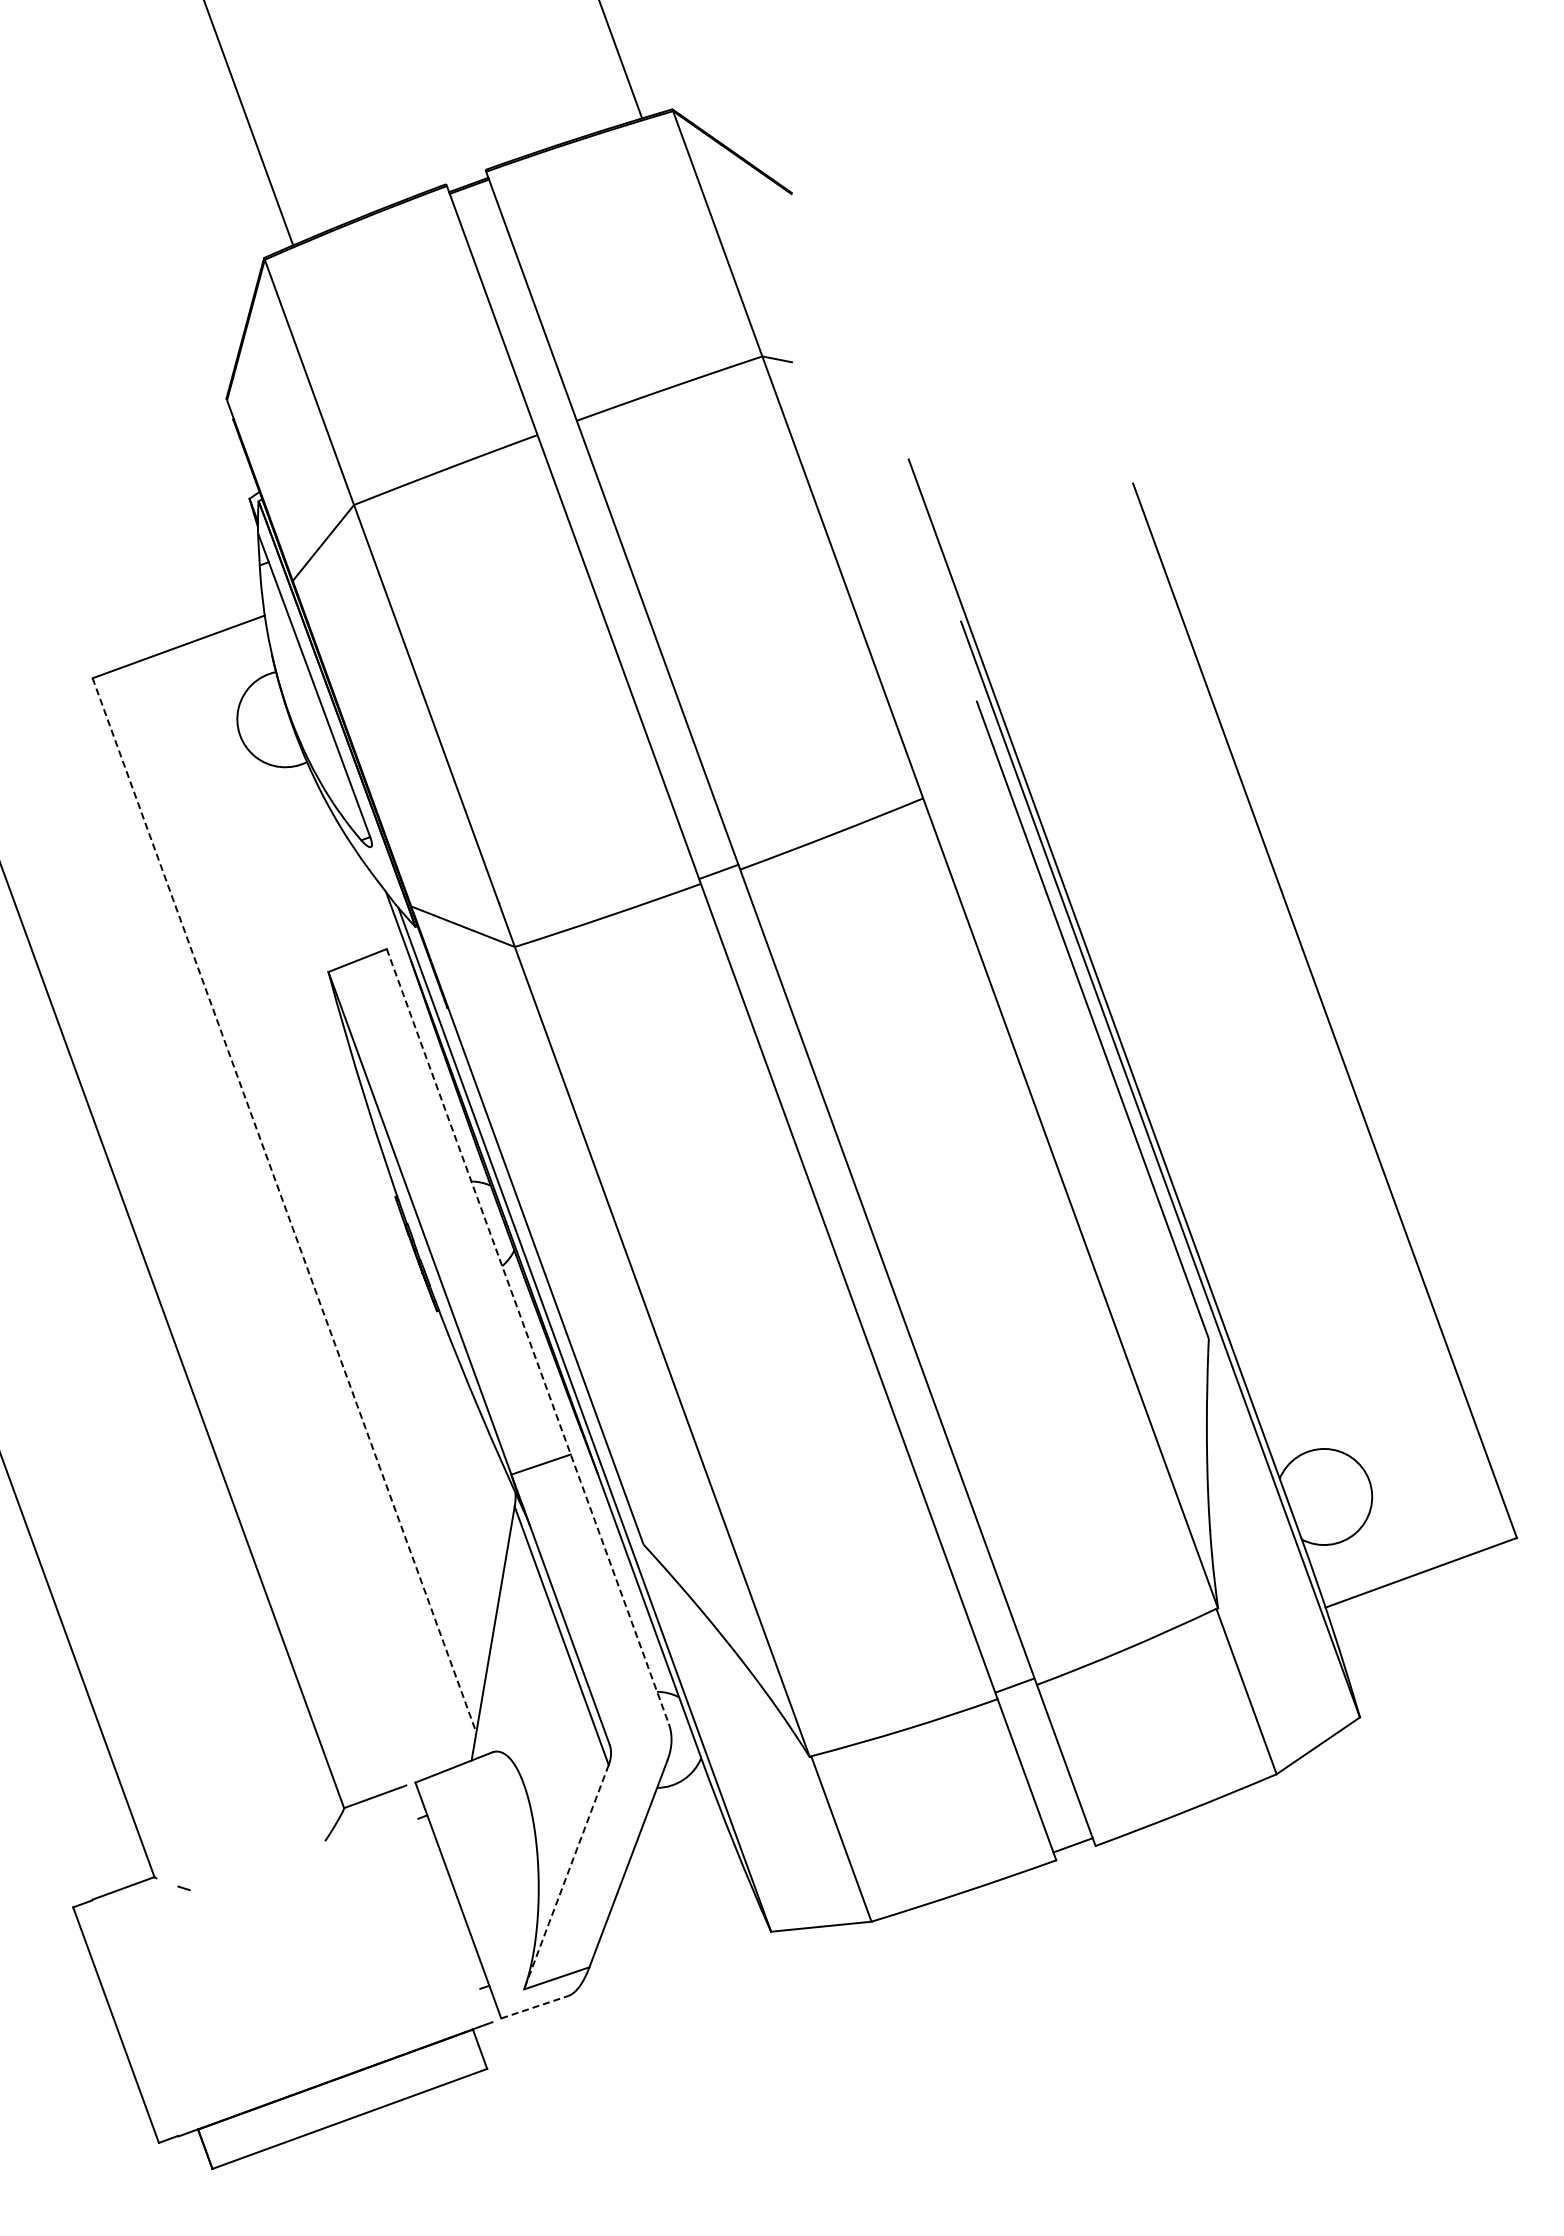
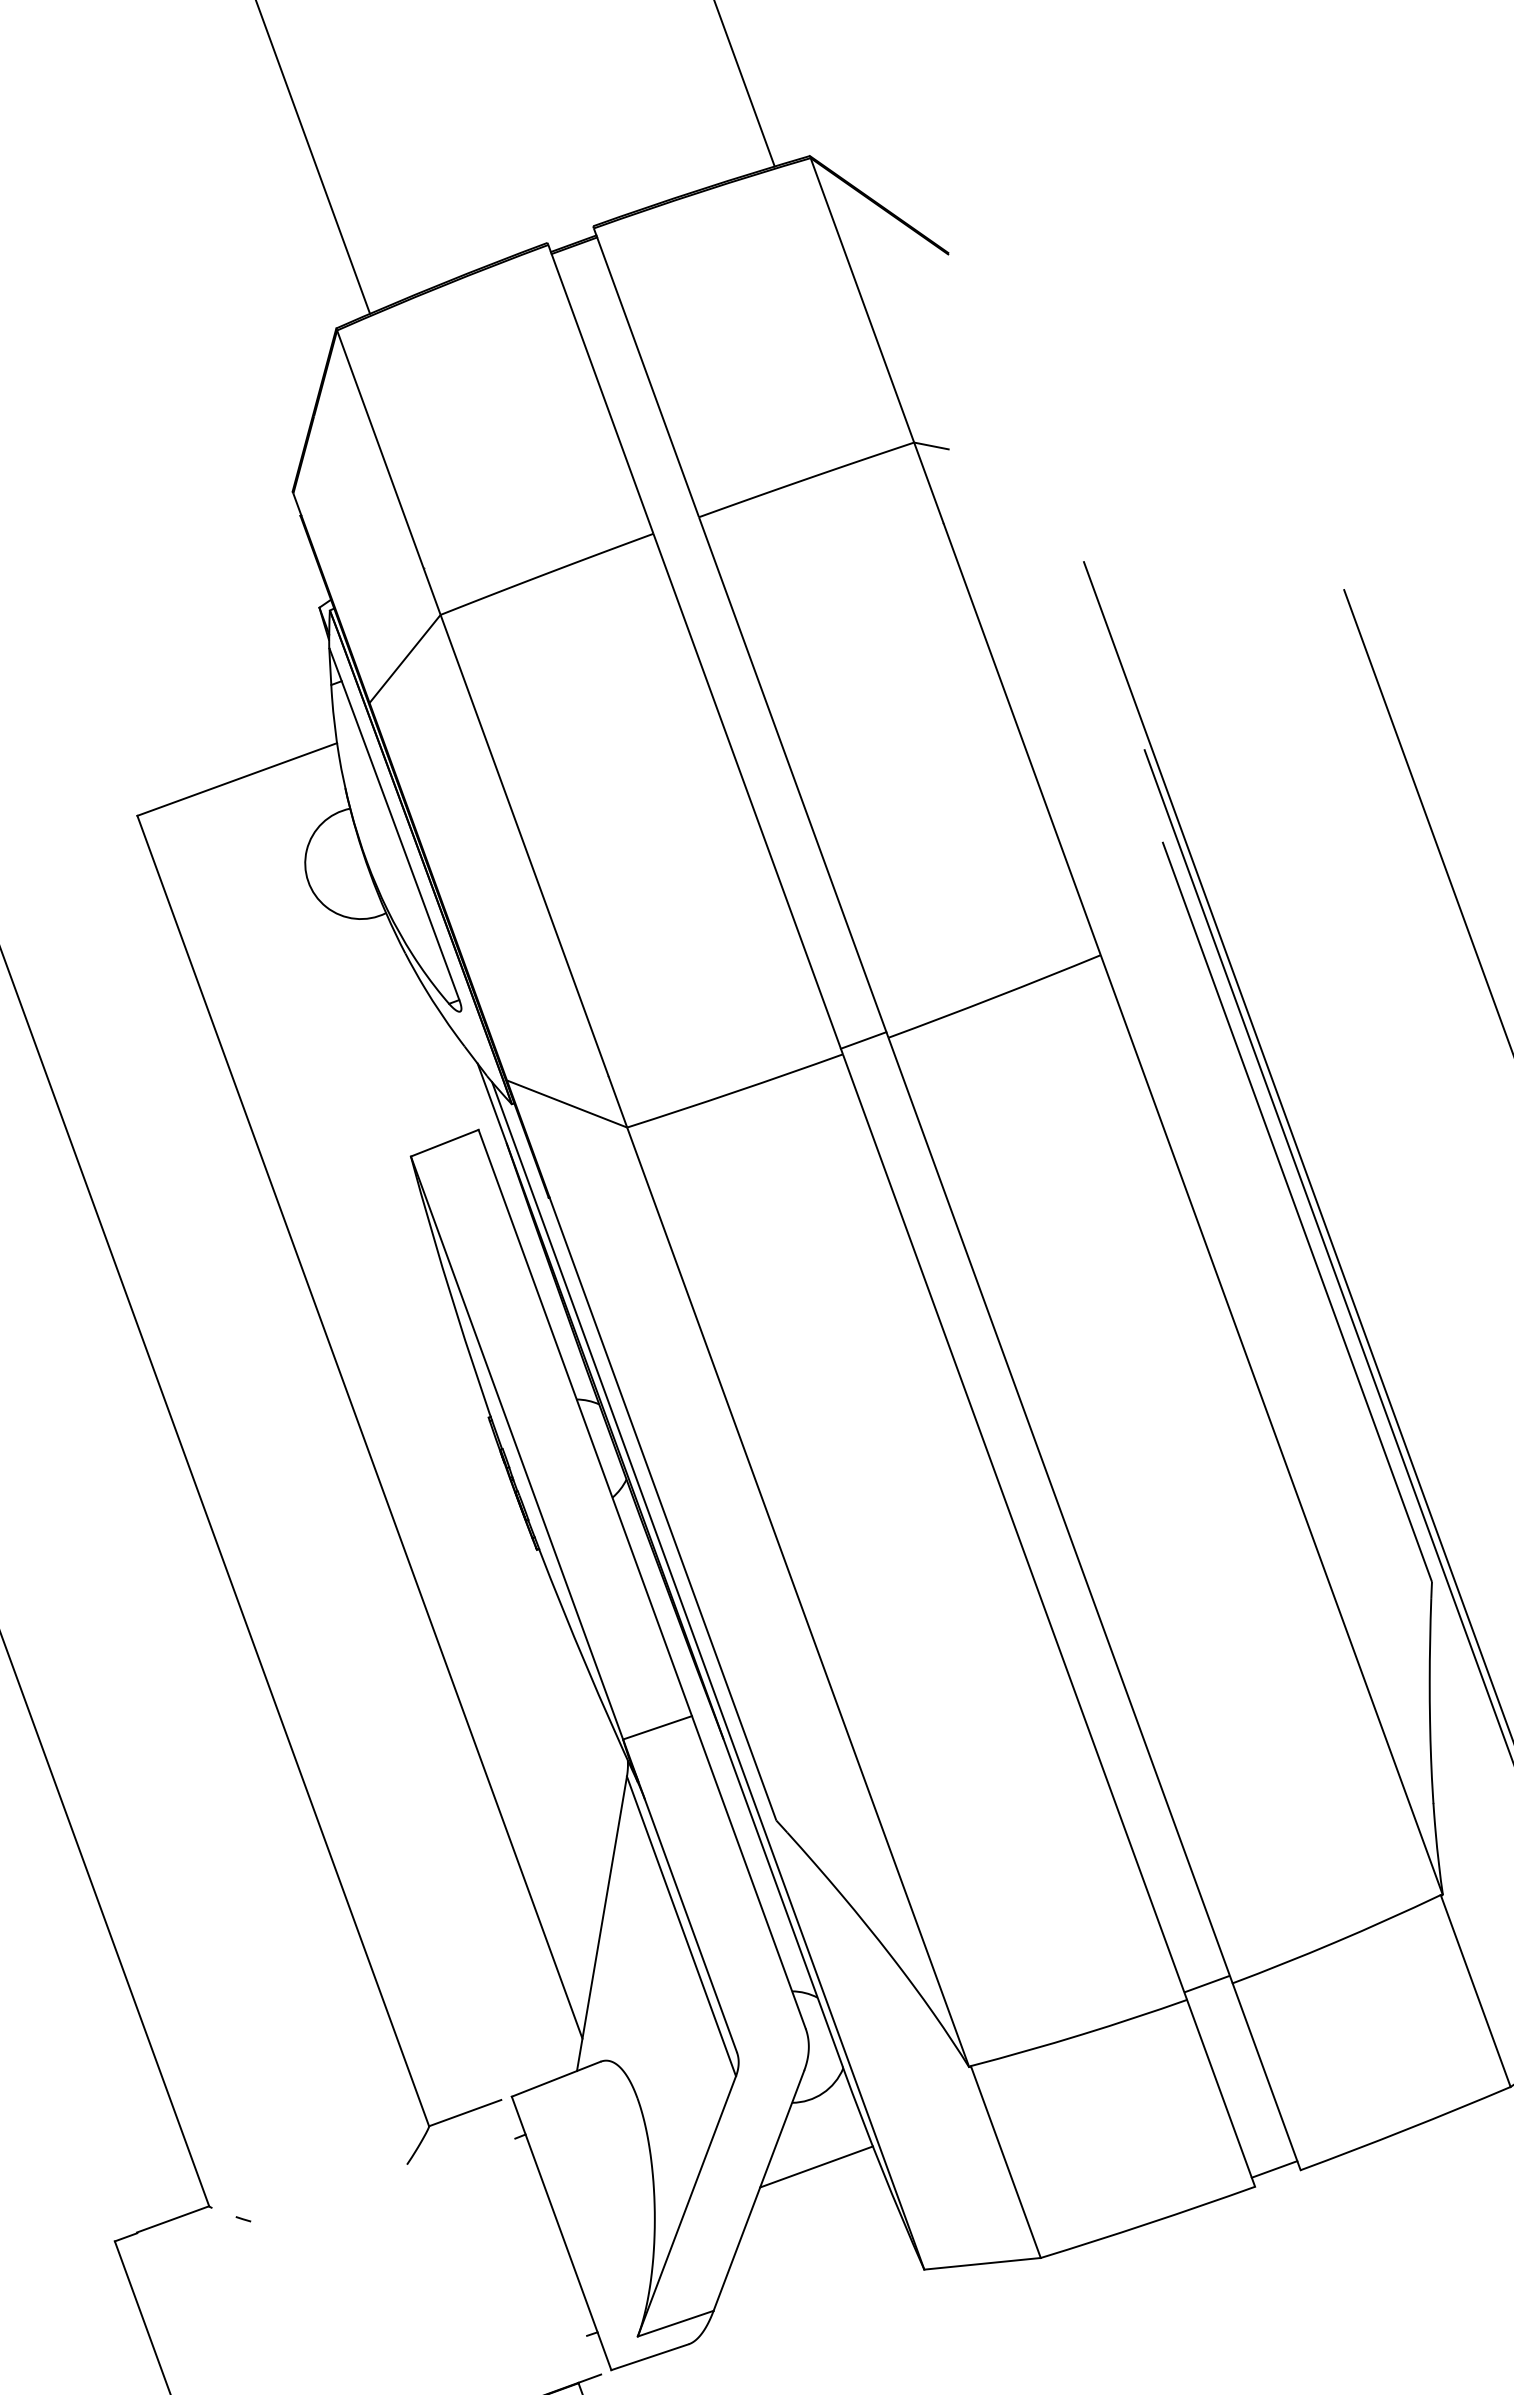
line: (284, 1205) -> (359, 1427), dashed -> solid
line: (527, 1336) -> (641, 1579), dashed -> solid
line: (677, 1842) -> (815, 2166), added
line: (566, 1877) -> (687, 2206), dashed -> solid
line: (535, 2007) -> (651, 2357), dashed -> solid

